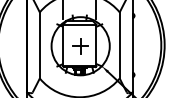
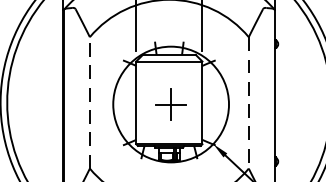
line: (39, 44) -> (89, 101), solid -> dashed
line: (119, 45) -> (248, 103), solid -> dashed

